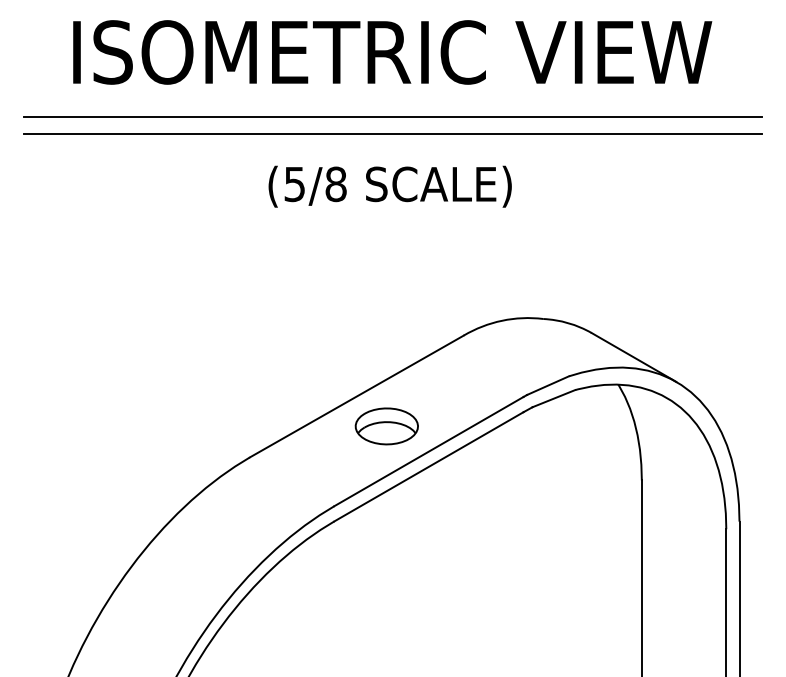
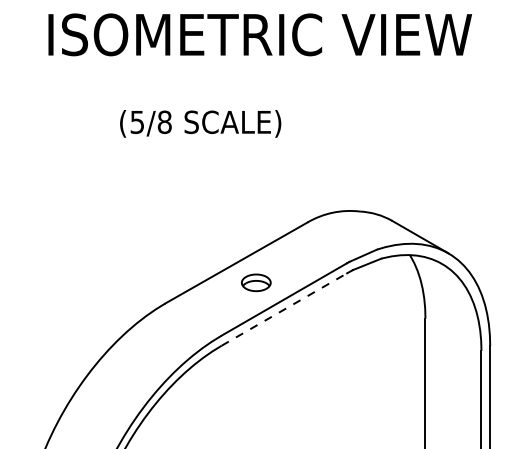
line: (393, 116) -> (260, 77), removed
line: (393, 134) -> (260, 89), removed
text: (389, 186) -> (200, 123), moved
part: (385, 425) -> (255, 282), size x0.7
line: (429, 466) -> (284, 309), solid -> dashed

